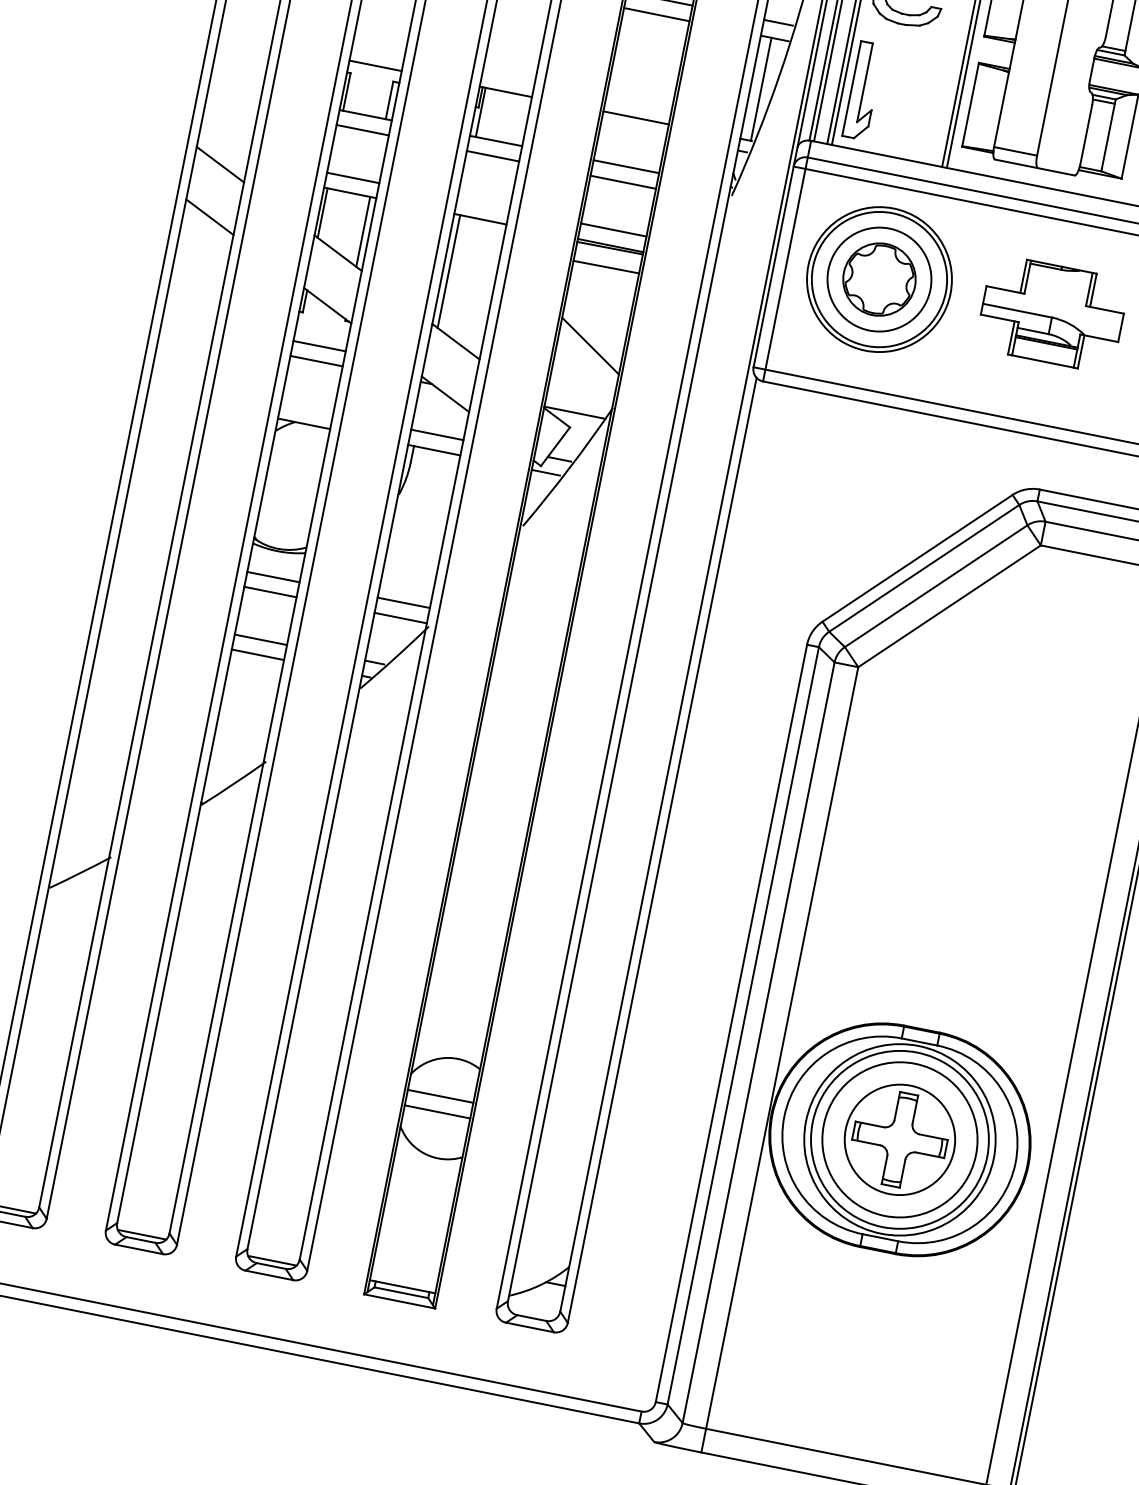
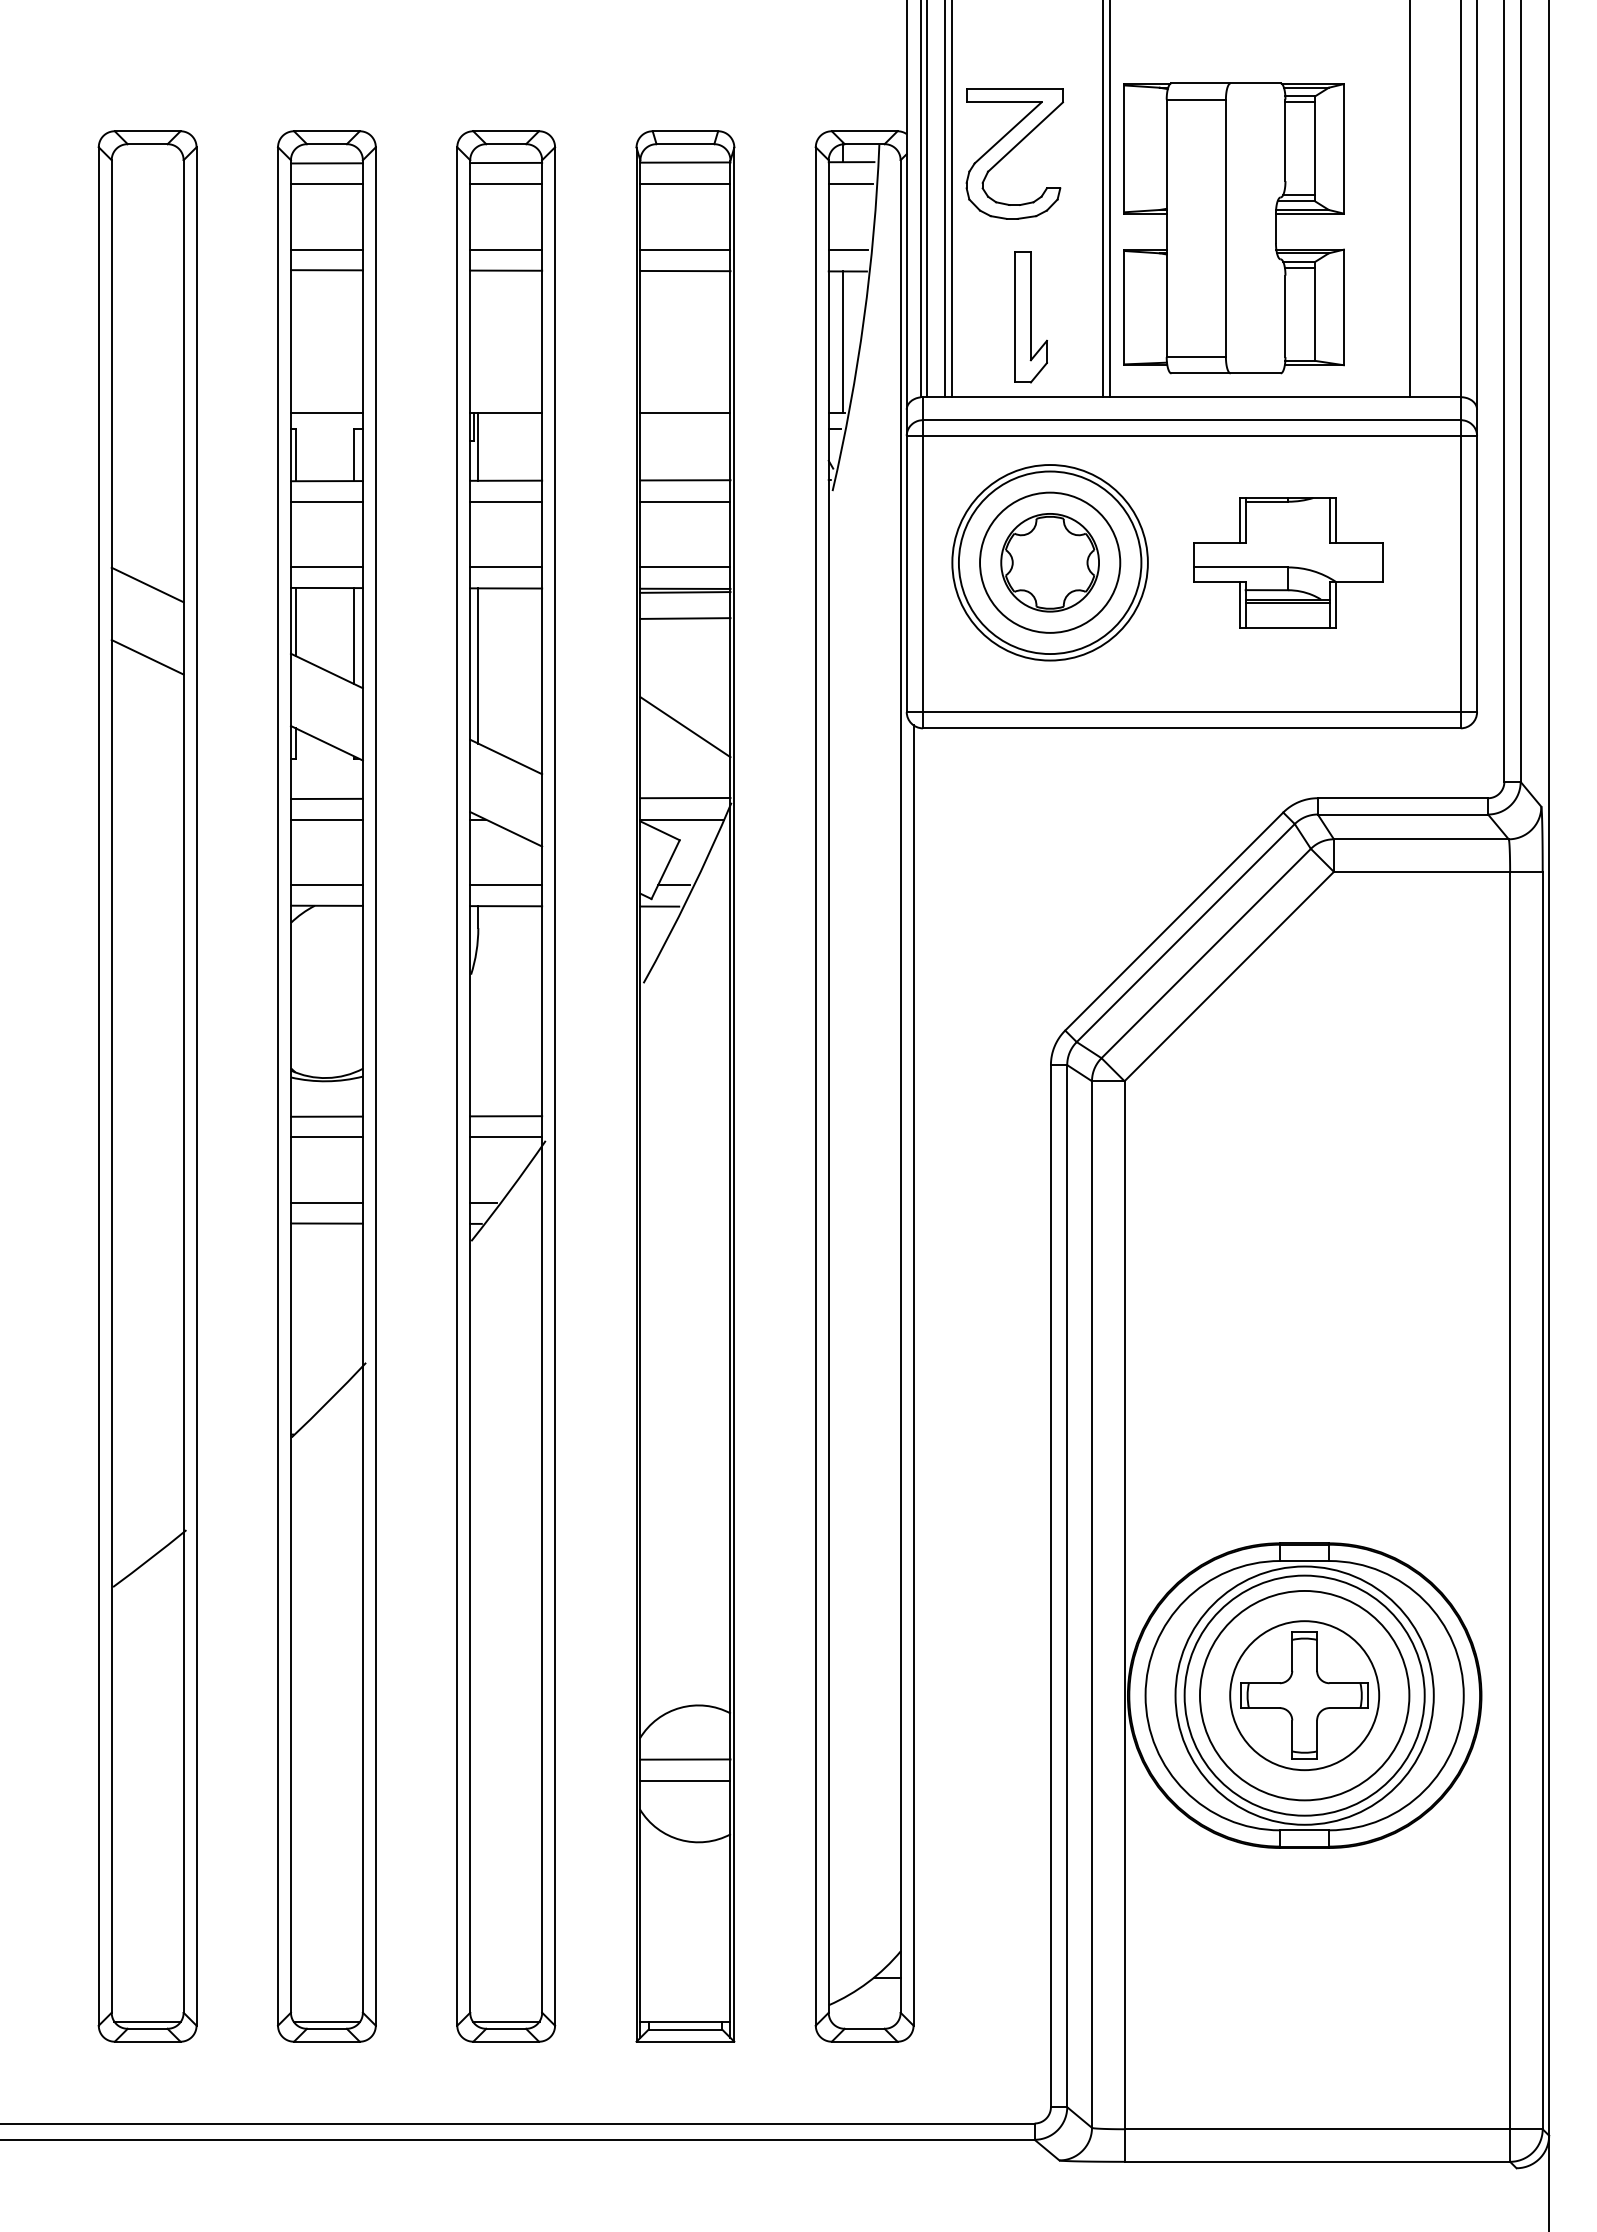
part: (863, 90) -> (1030, 317), moved
line: (483, 204) -> (506, 567), added
line: (580, 397) -> (685, 798), added
line: (306, 409) -> (326, 885), added

